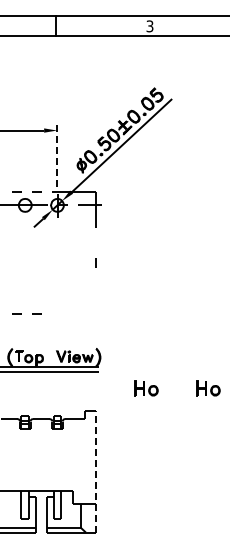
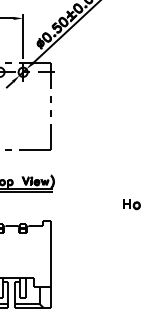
line: (57, 155) -> (23, 36), dashed -> solid
line: (95, 242) -> (50, 99), added
part: (74, 313) -> (35, 150), added
part: (146, 388) -> (87, 204), removed
line: (96, 471) -> (51, 263), dashed -> solid

